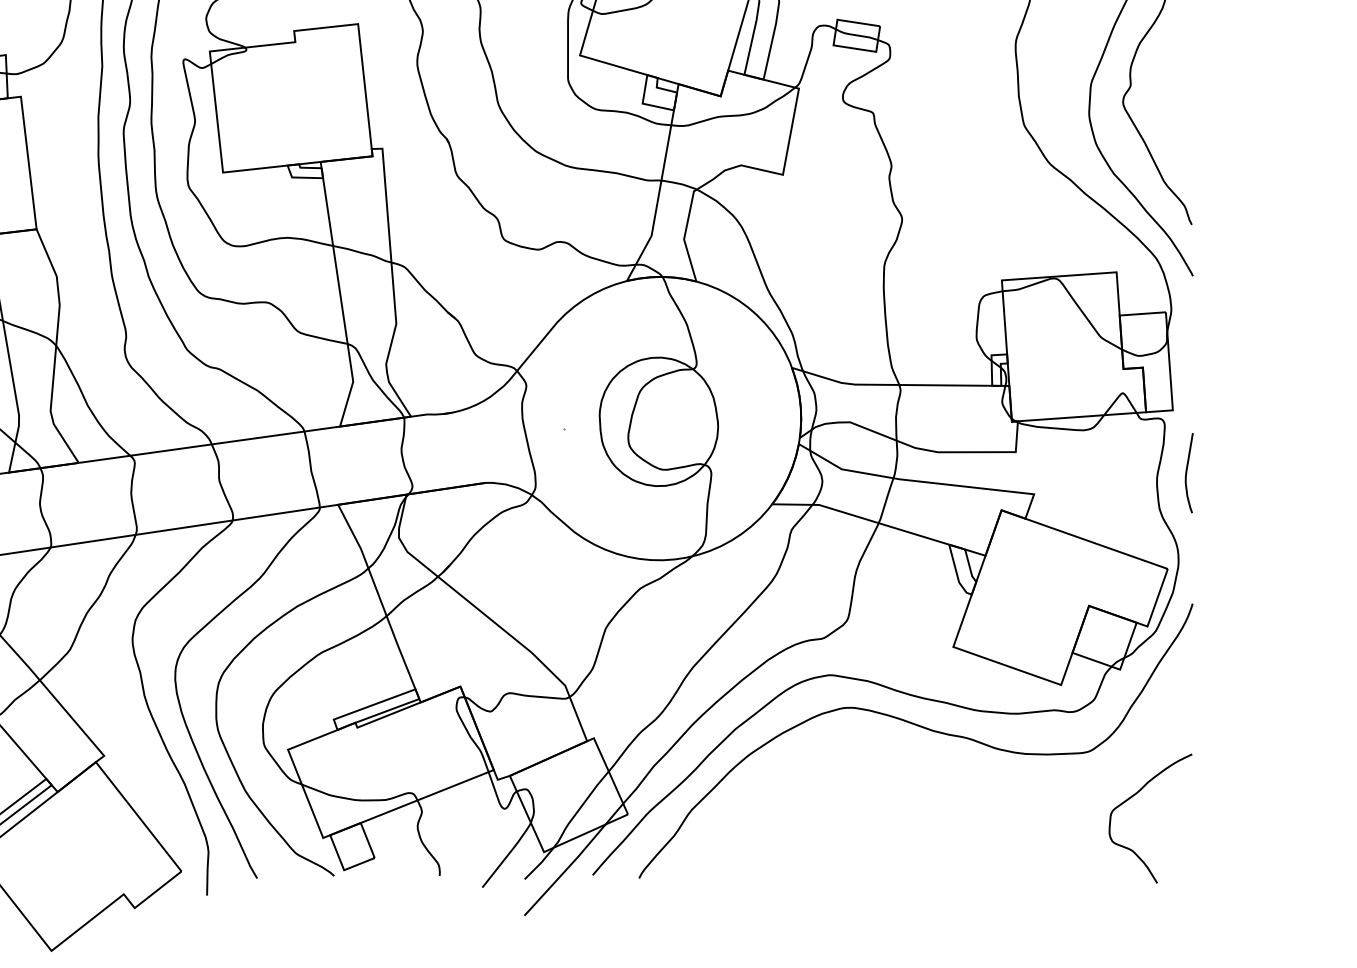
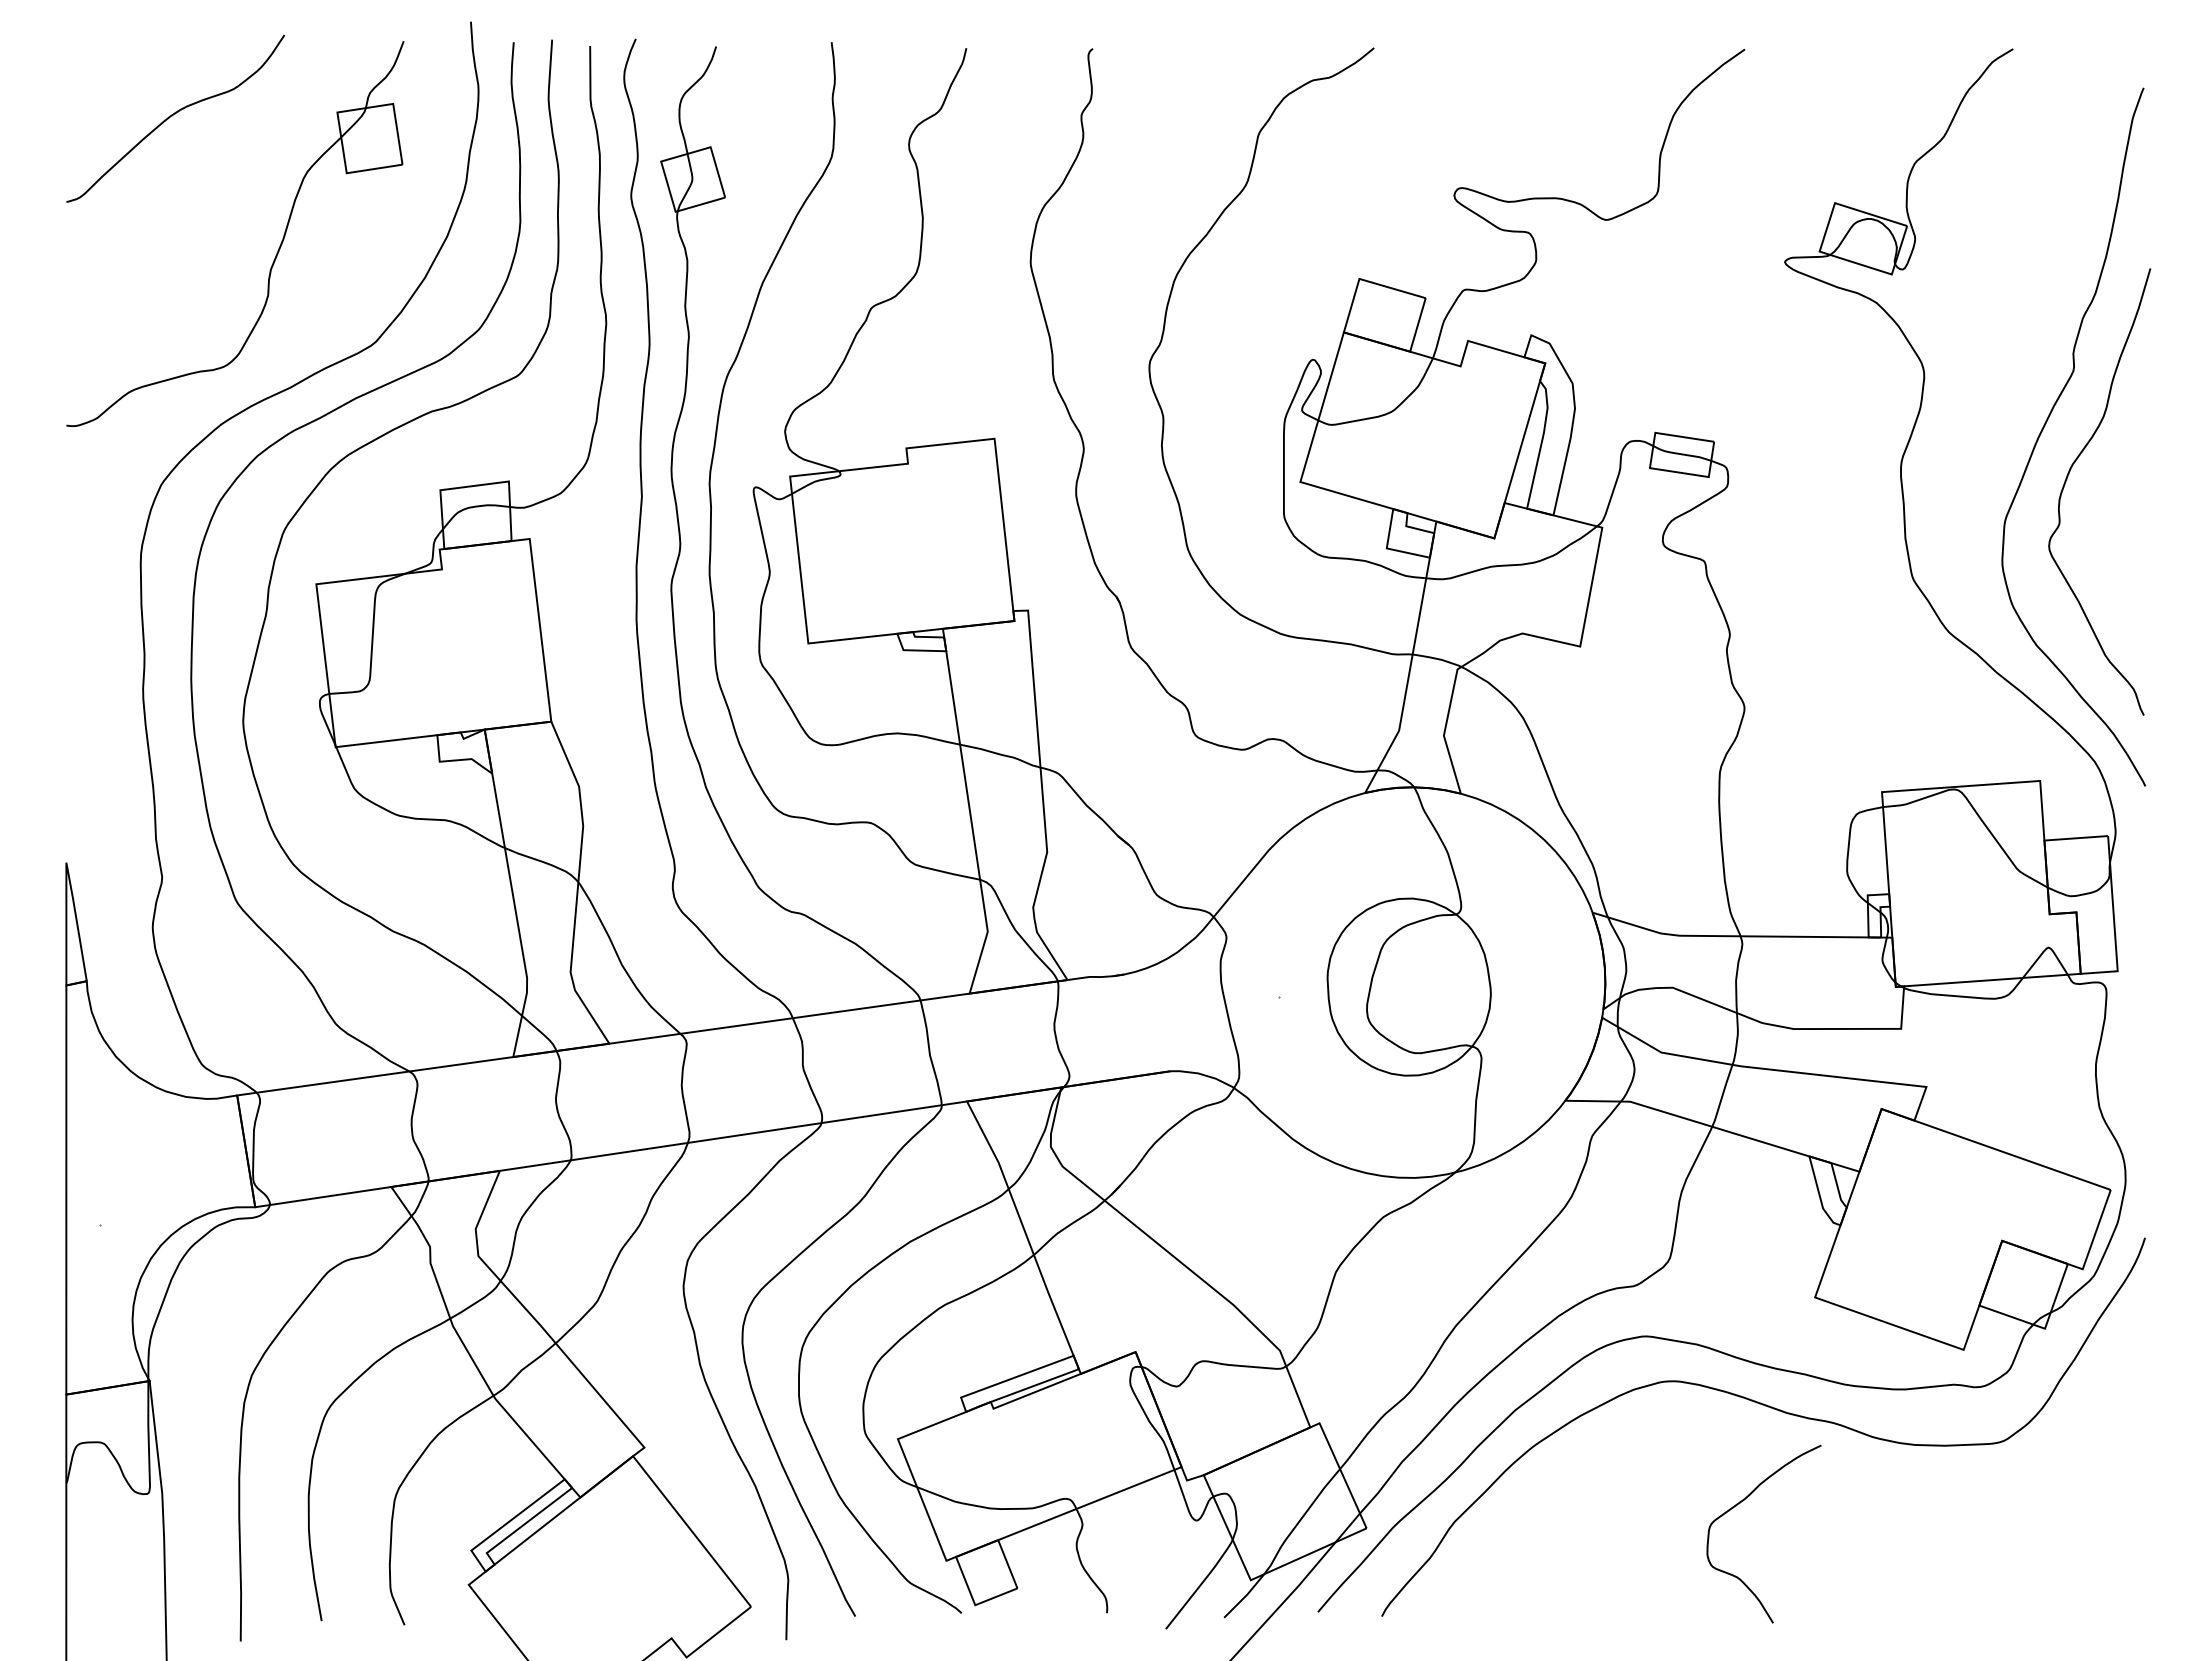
curve: (1187, 472) -> (2137, 1057), removed
curve: (1135, 794) -> (1743, 1501), moved

